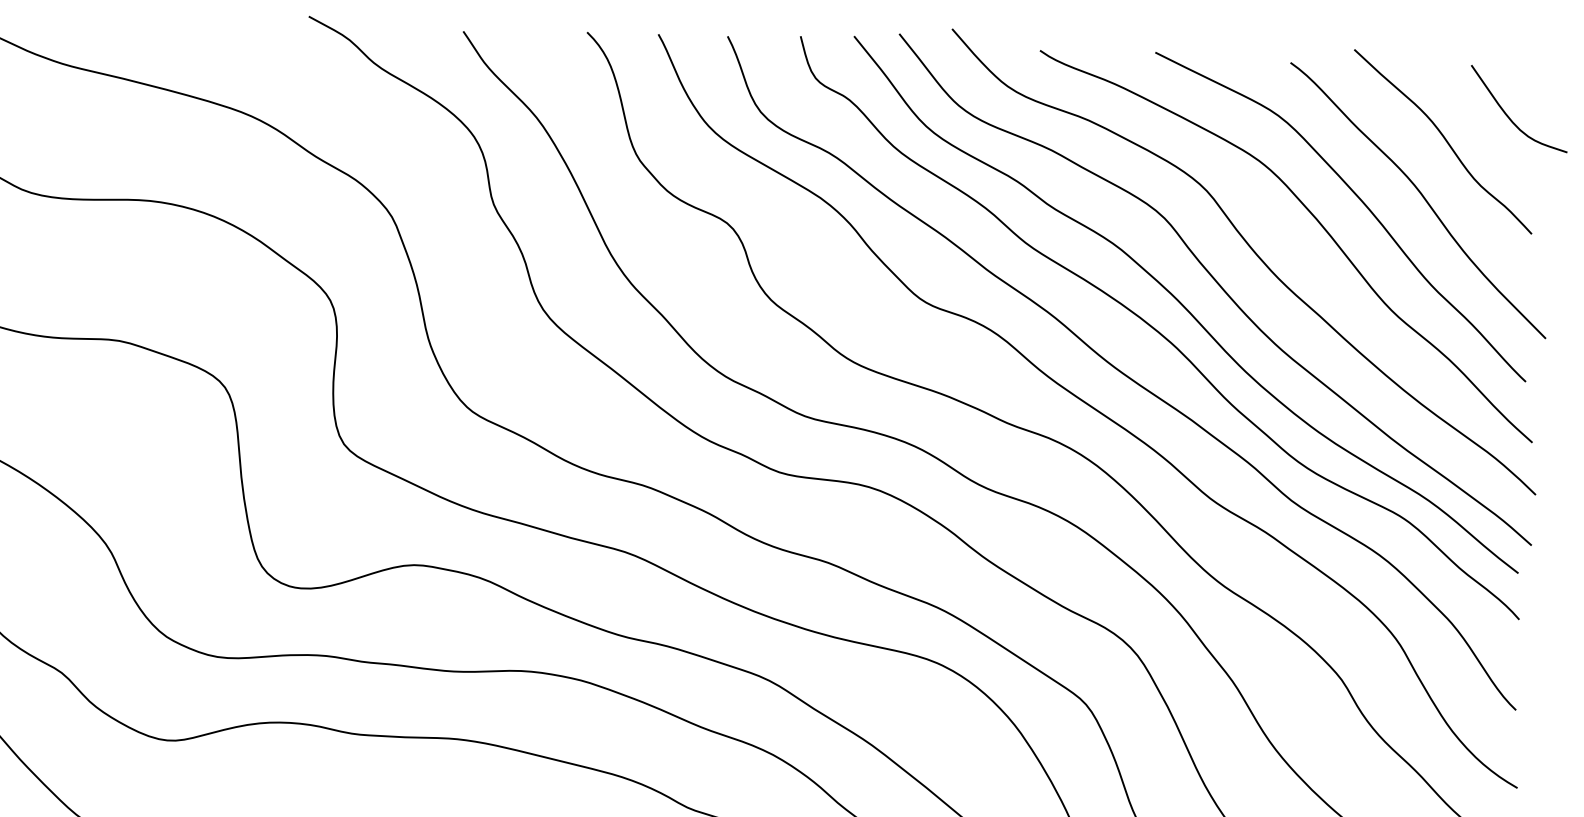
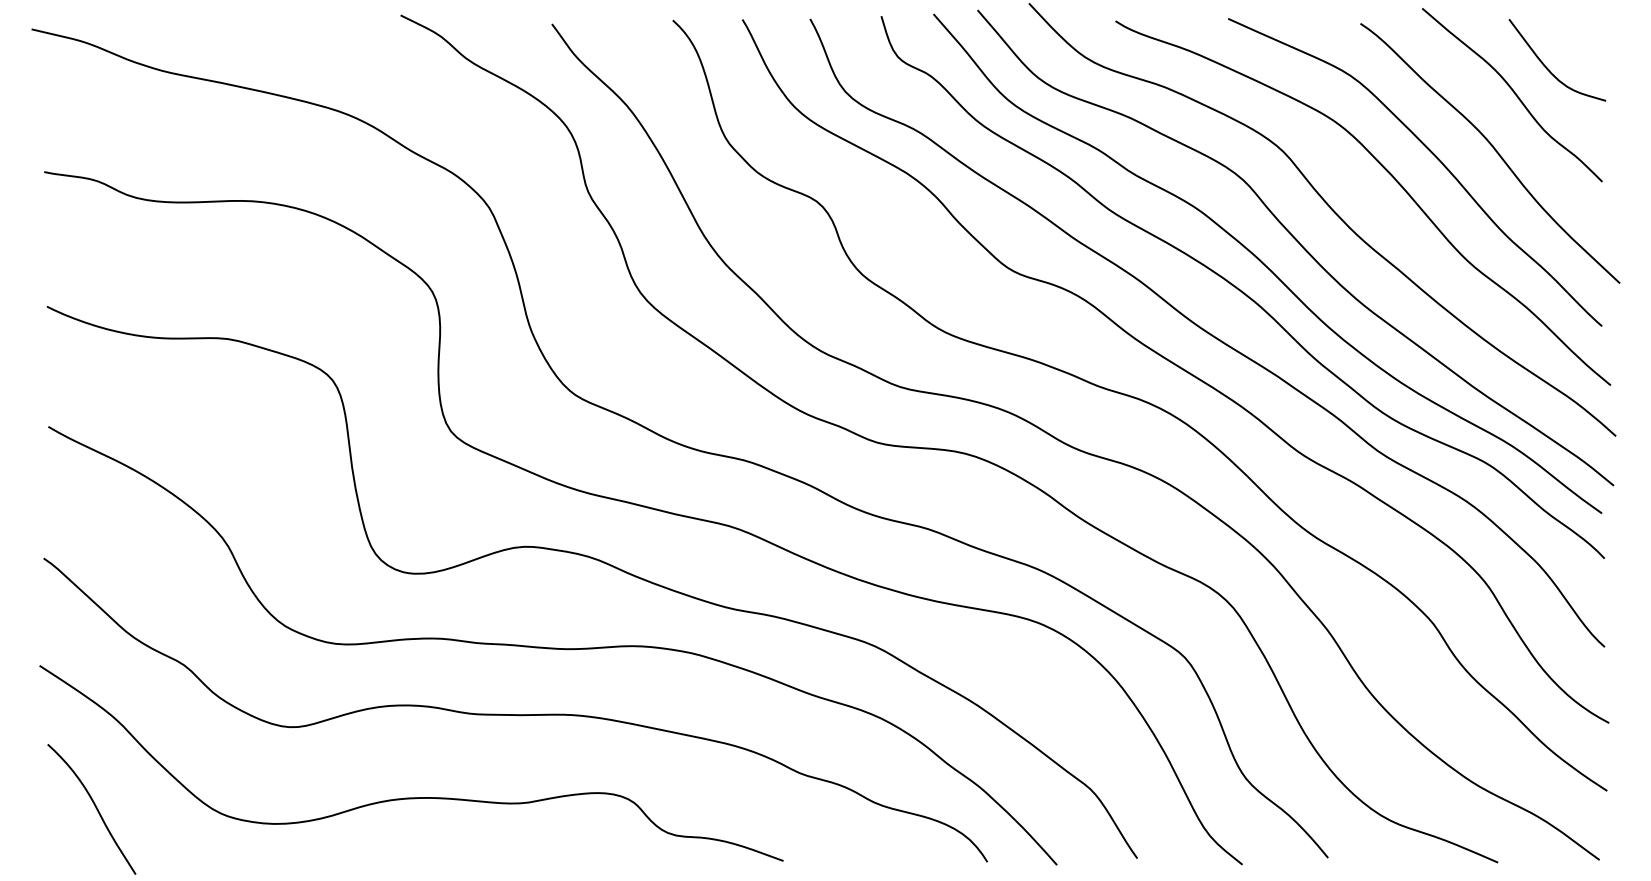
curve: (1509, 117) -> (1548, 68), moved

